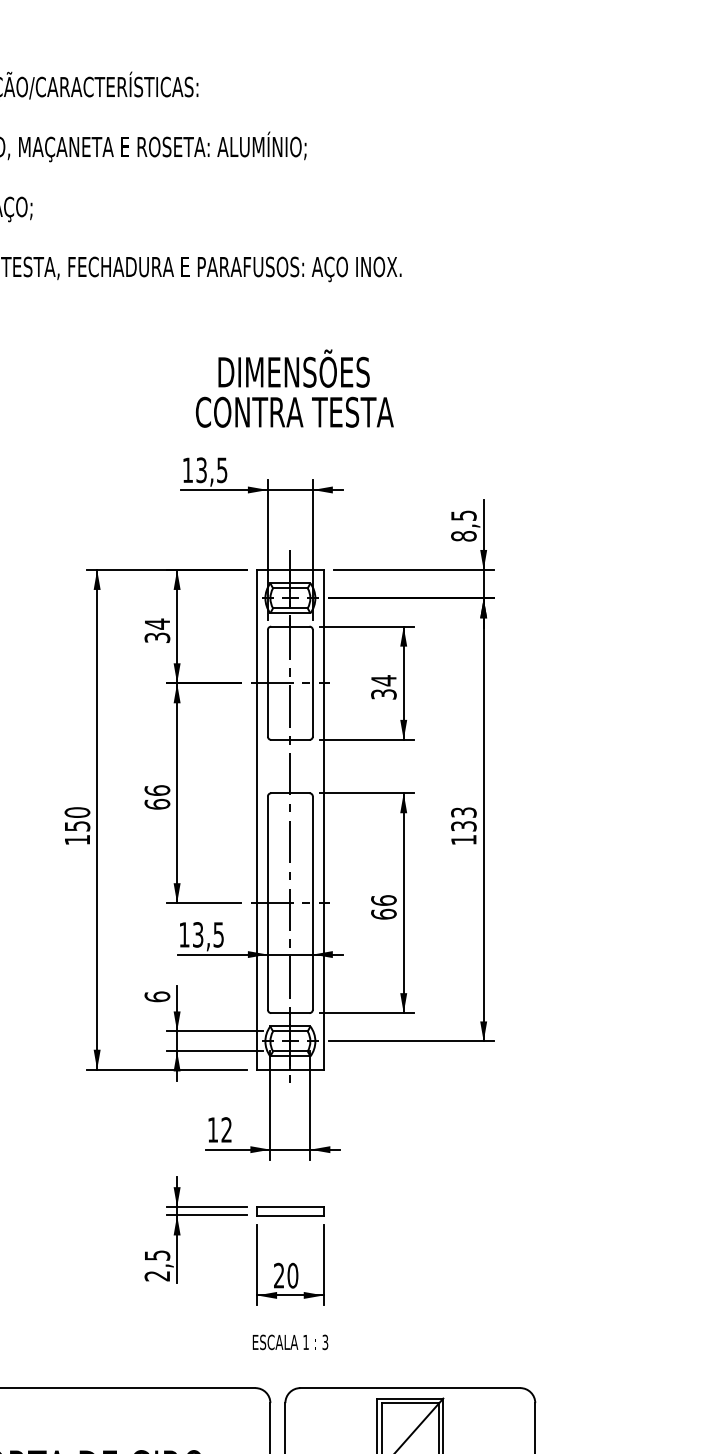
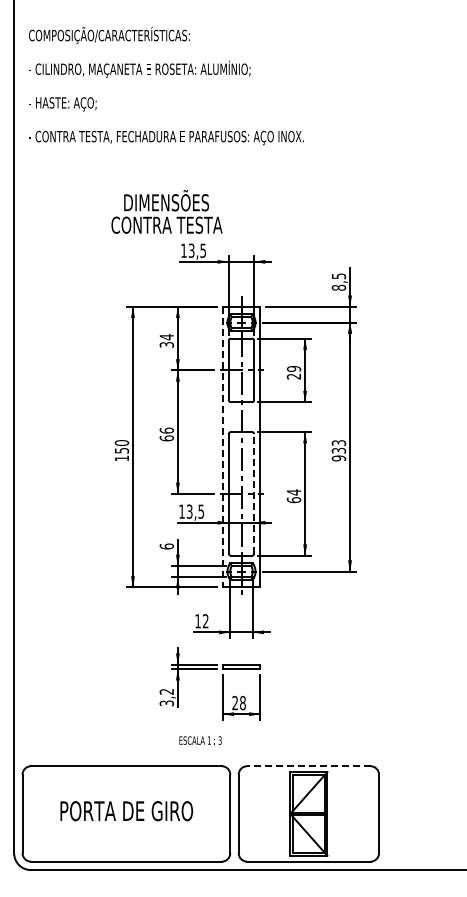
text: (293, 387) -> (166, 211), moved
text: (382, 687) -> (293, 372), 34 -> 29
line: (256, 820) -> (222, 447), solid -> dashed
text: (463, 840) -> (338, 458), 133 -> 933
text: (382, 900) -> (293, 492), 66 -> 64
line: (313, 902) -> (254, 493), solid -> dashed
text: (156, 1265) -> (166, 697), 2,5 -> 3,2
text: (292, 1274) -> (242, 702), 20 -> 28
text: (290, 1342) -> (200, 740), moved
line: (409, 1388) -> (308, 766), solid -> dashed

